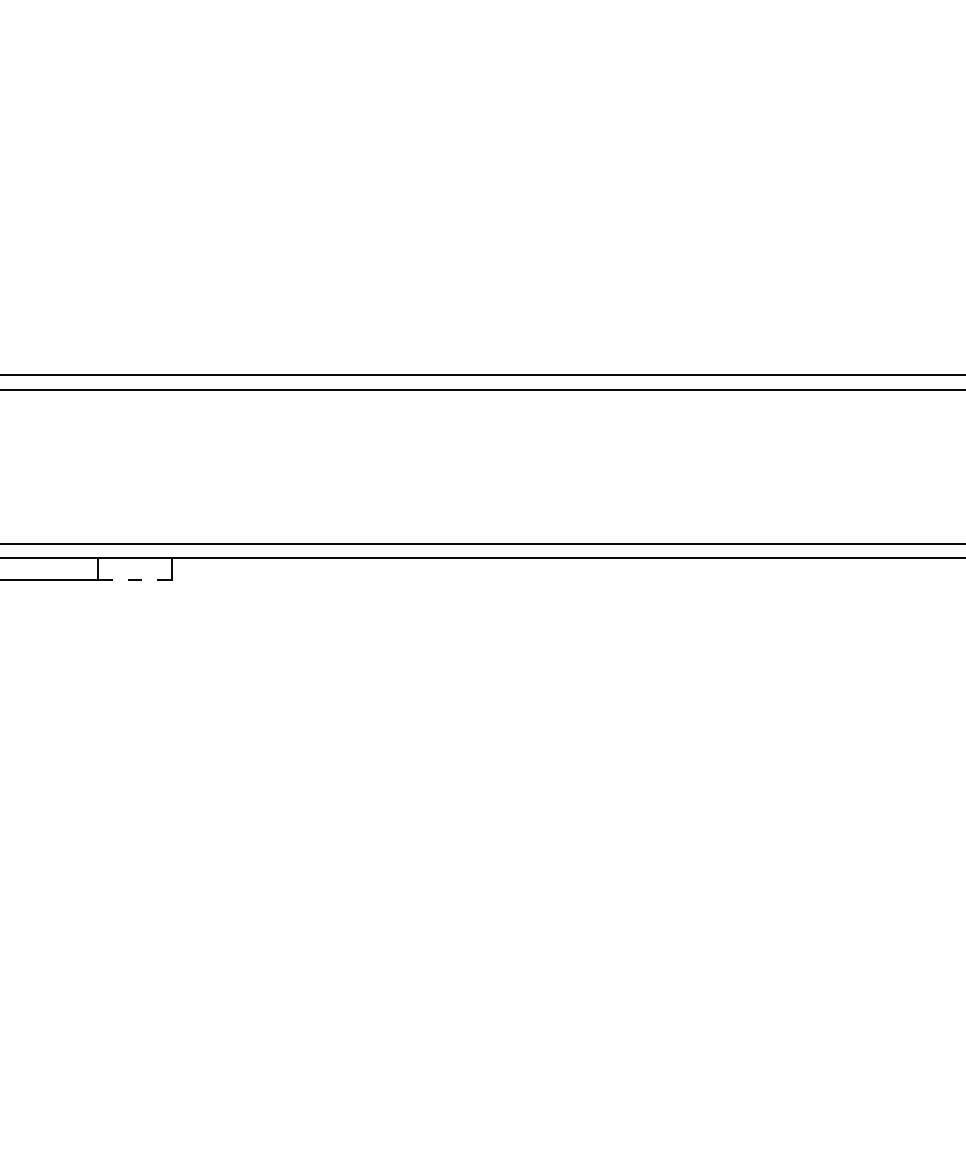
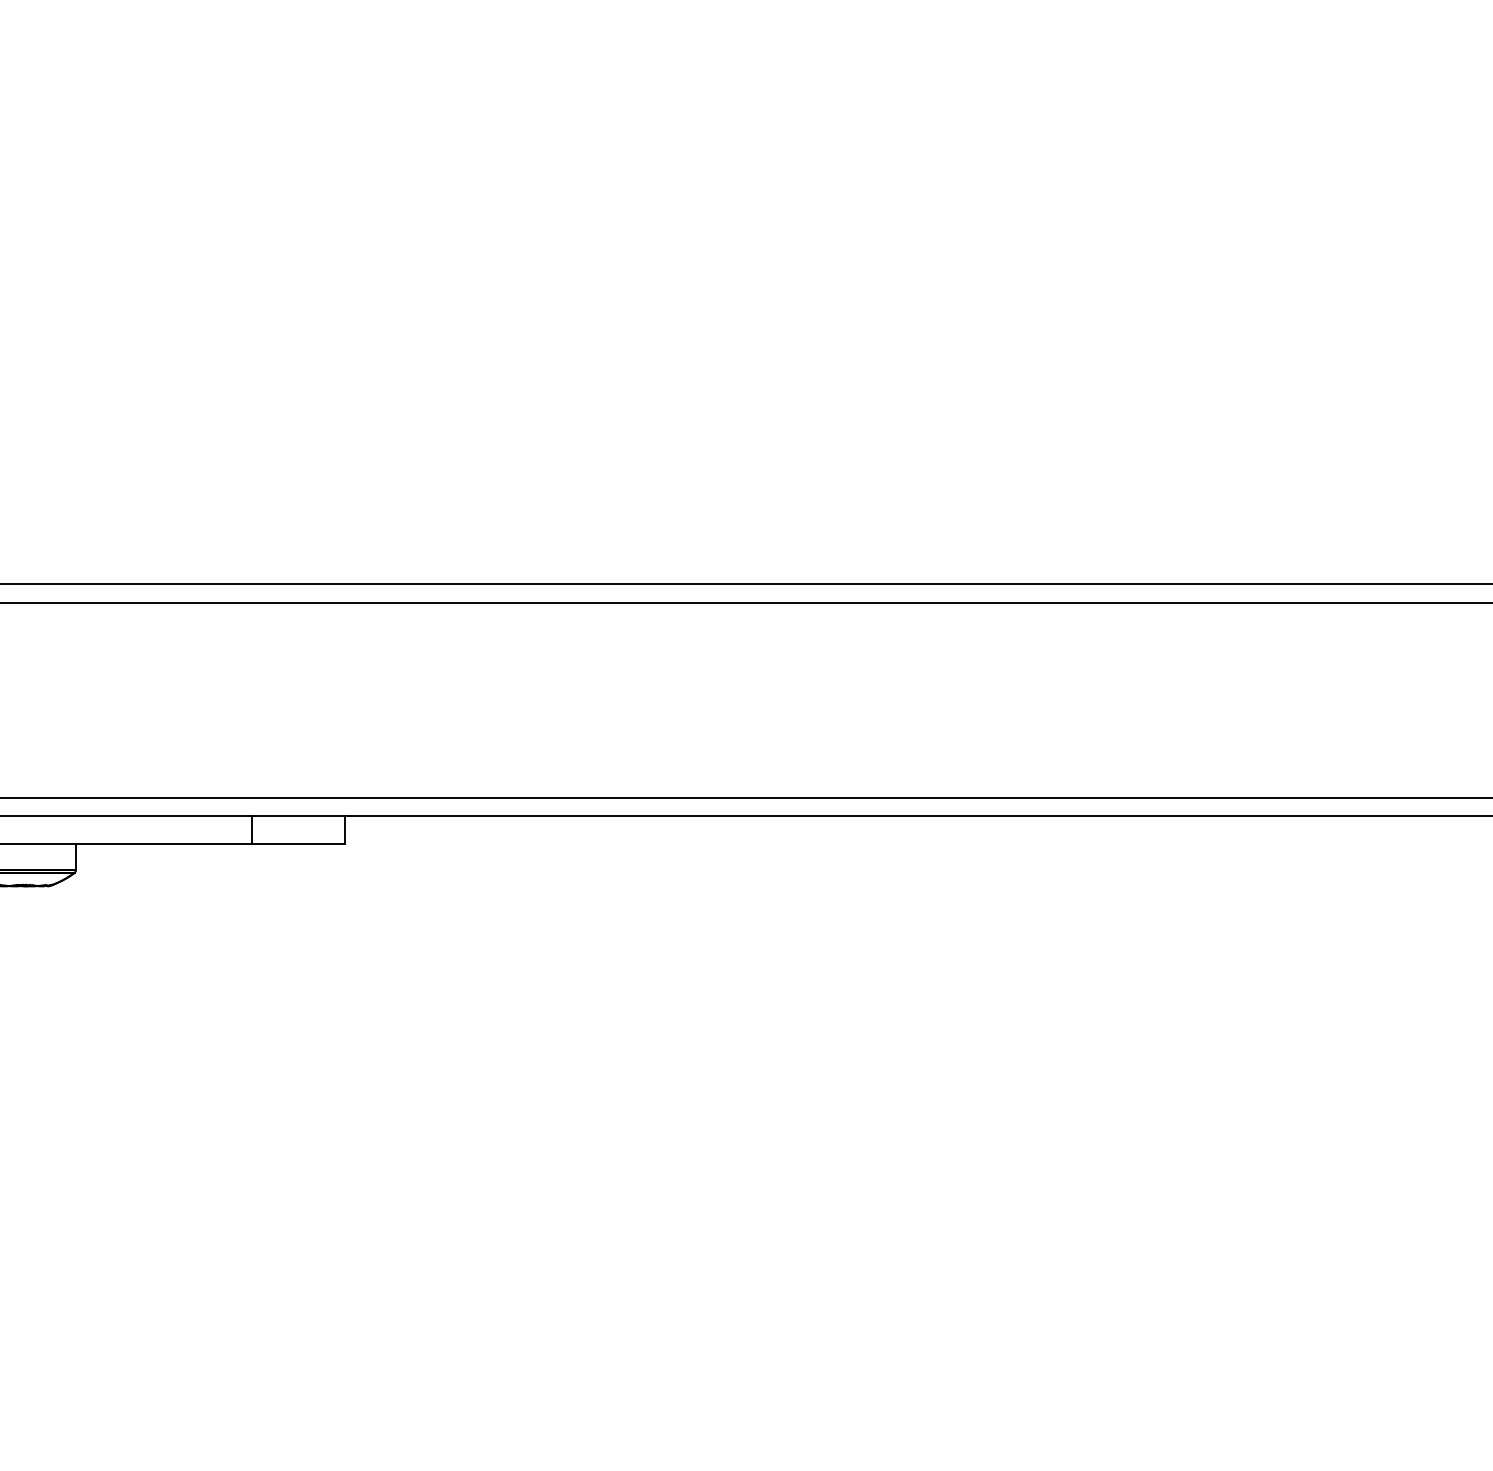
line: (134, 580) -> (298, 844), dashed -> solid

